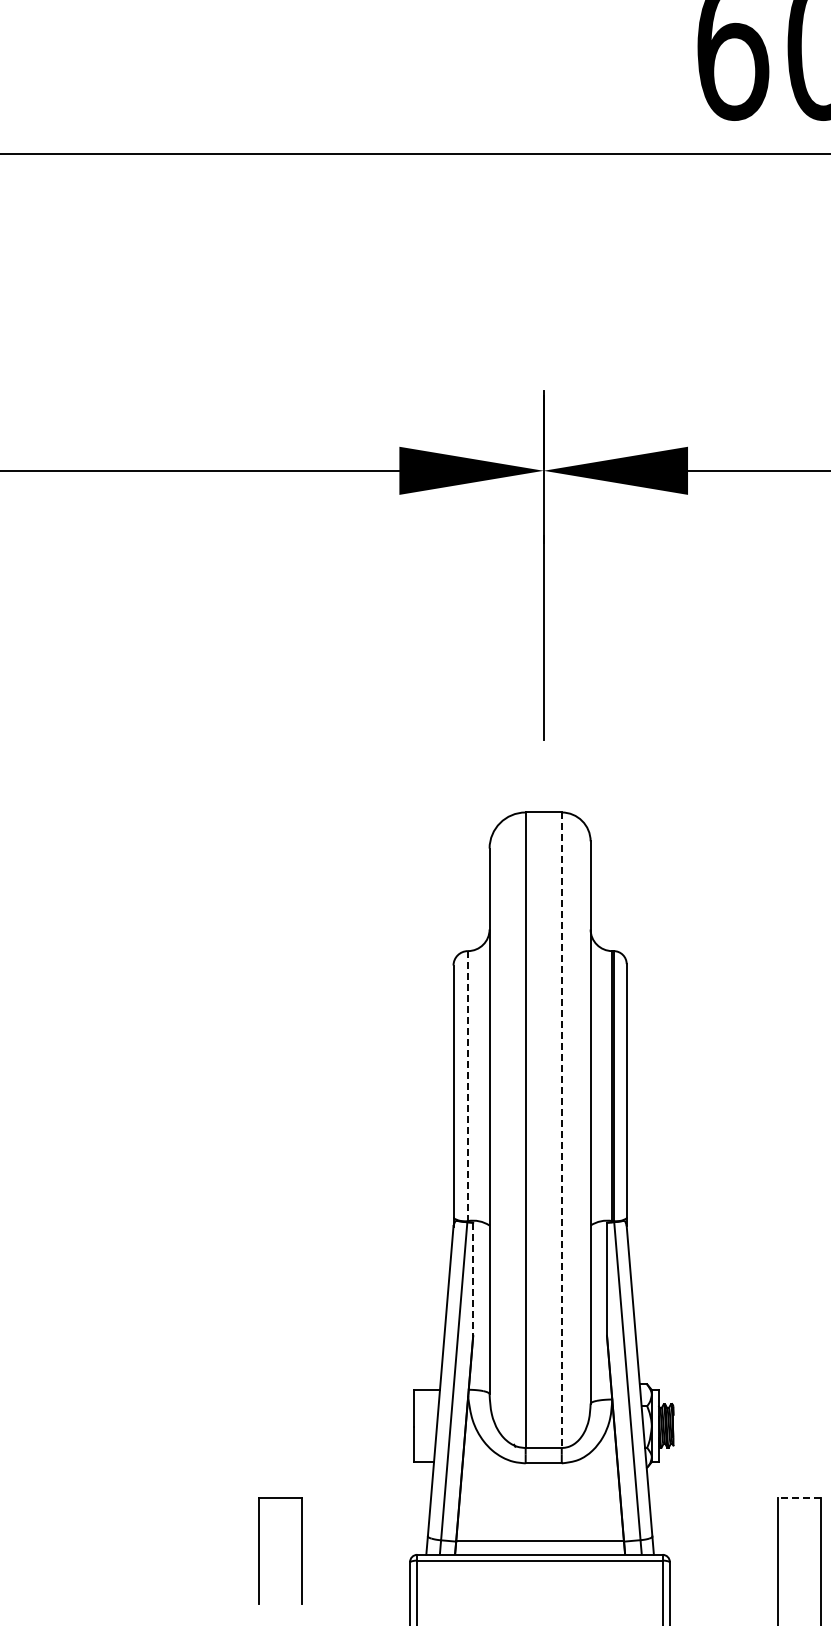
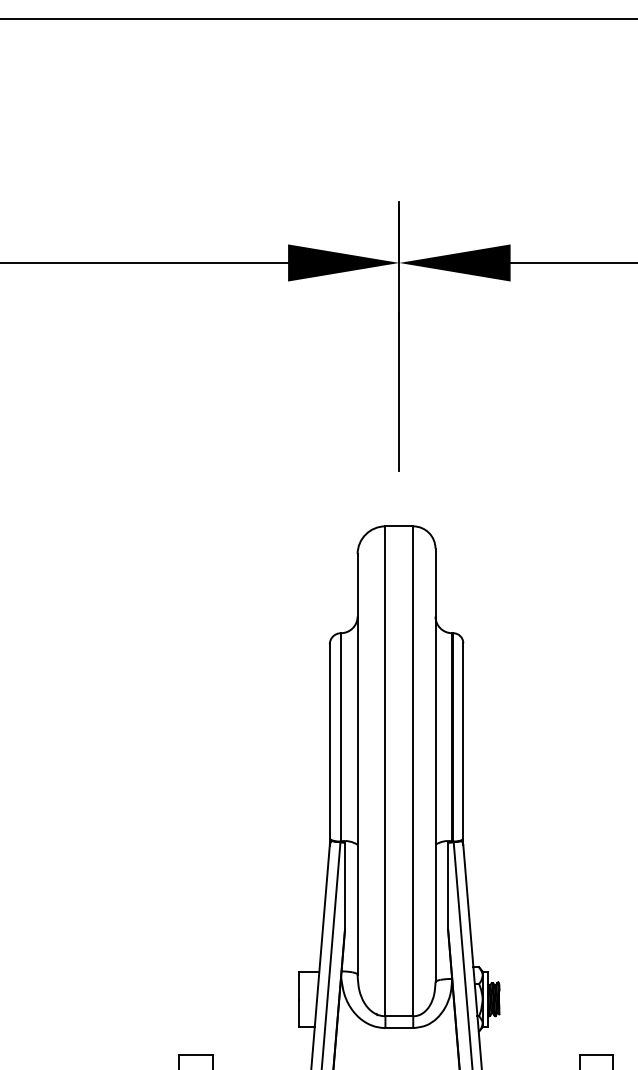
line: (467, 1086) -> (340, 737), dashed -> solid
line: (561, 1130) -> (413, 771), dashed -> solid
line: (473, 1279) -> (345, 886), dashed -> solid
line: (799, 1498) -> (596, 1055), dashed -> solid

